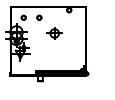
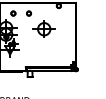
part: (54, 33) -> (44, 29), size x1.43

